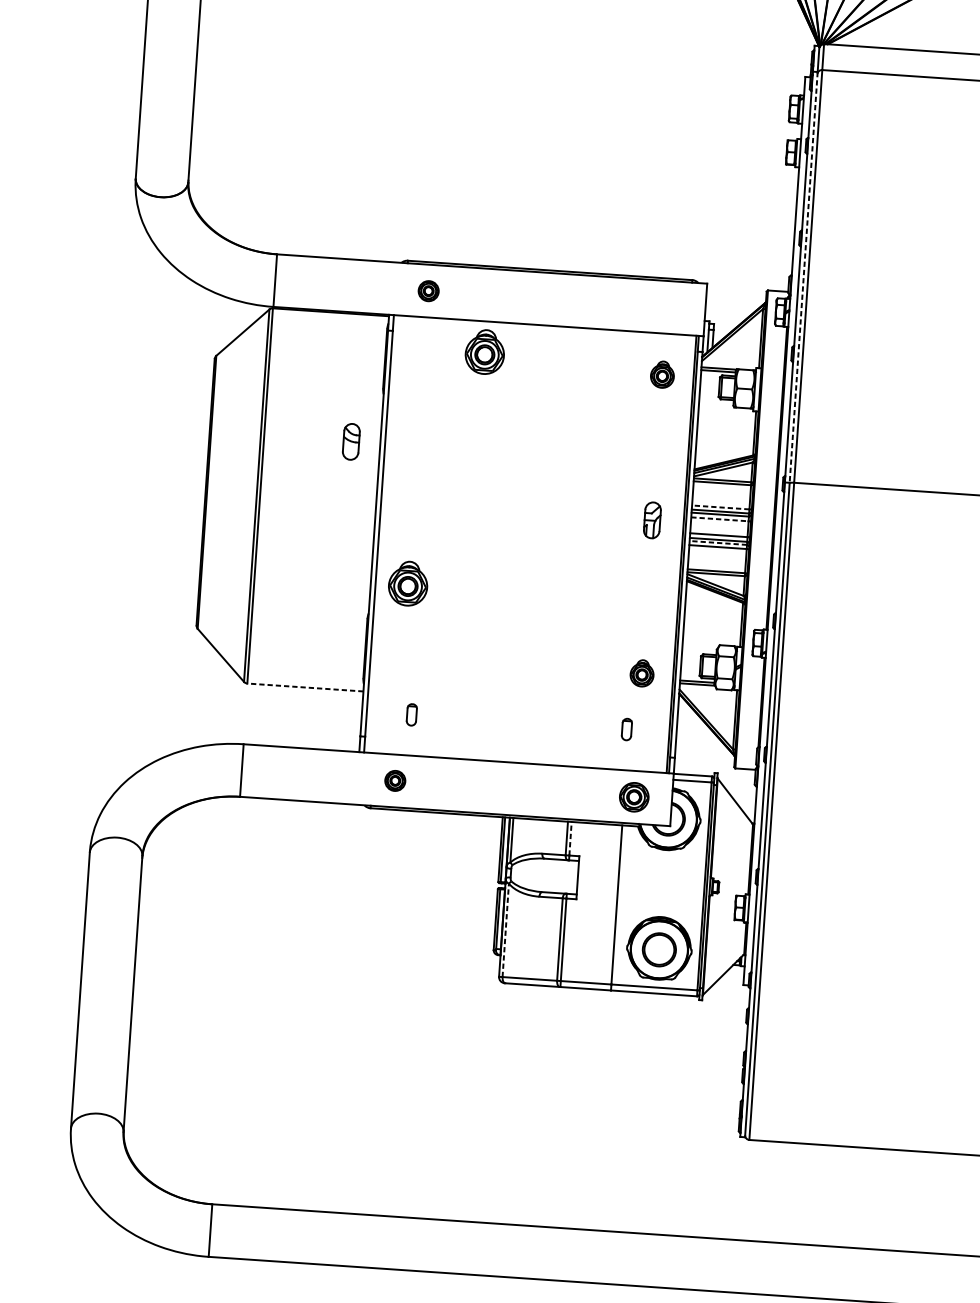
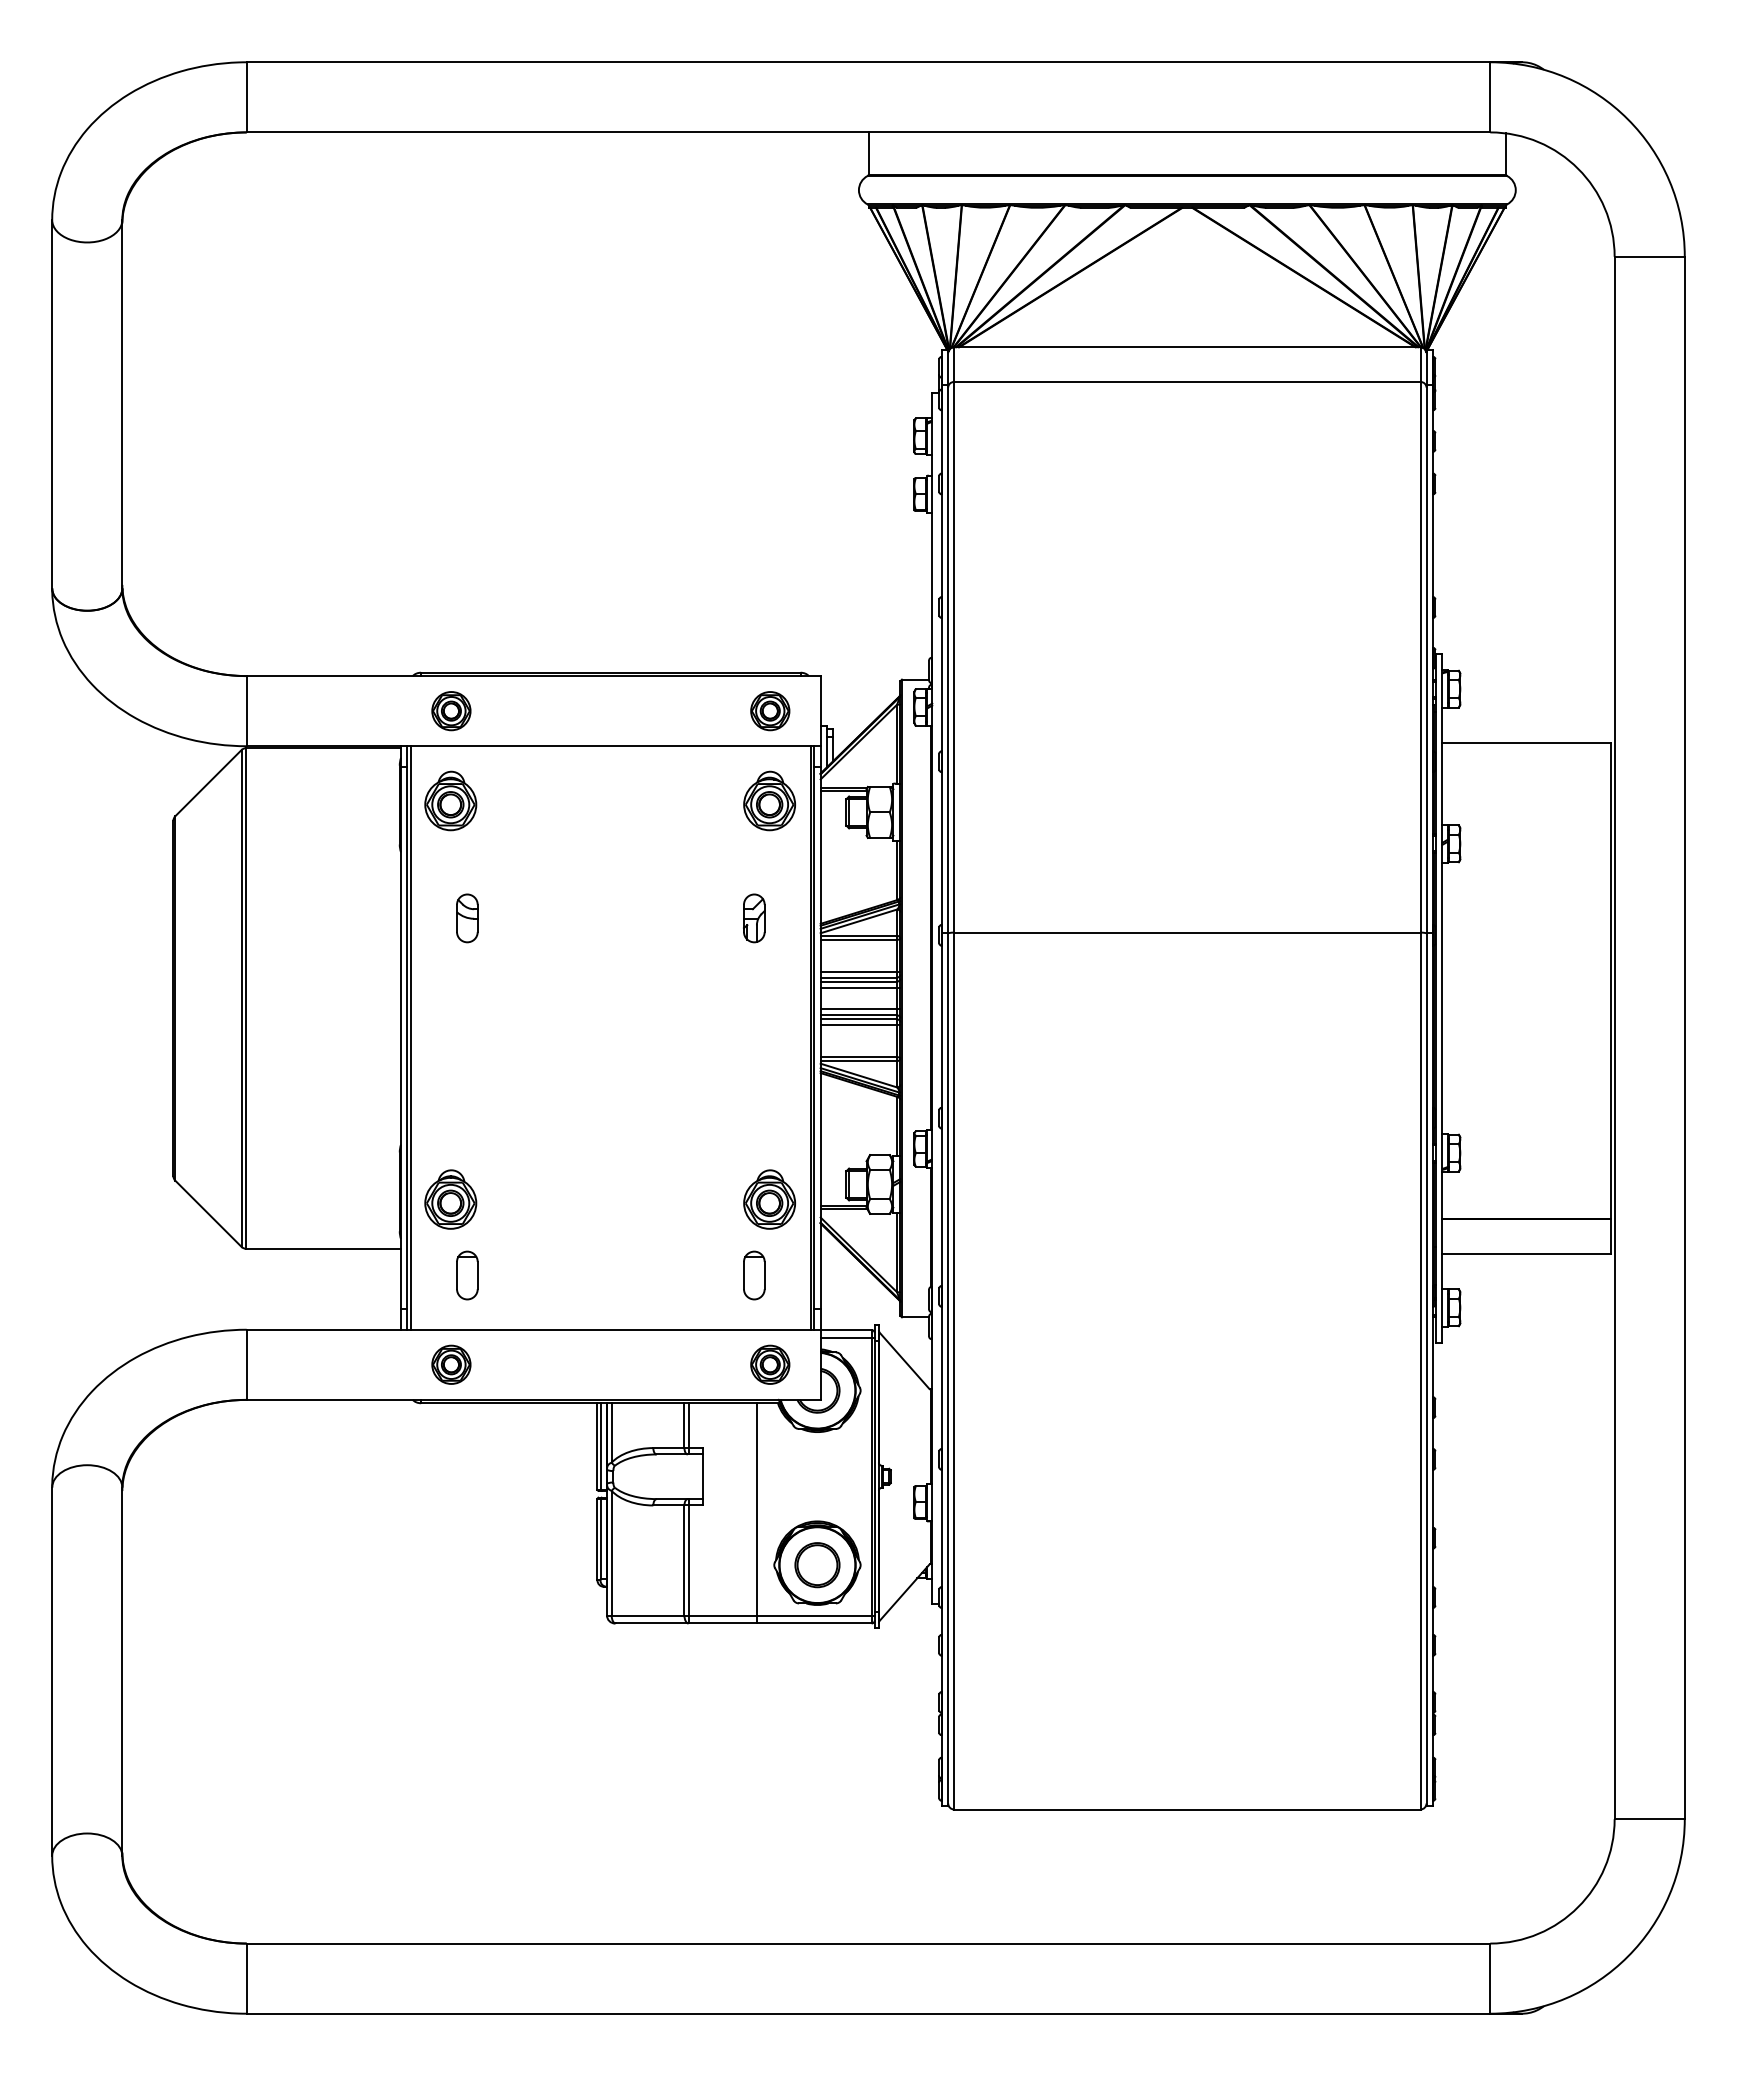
line: (803, 277) -> (948, 659), dashed -> solid
part: (428, 291) -> (451, 711), size x1.43
part: (667, 307) -> (770, 711), added
part: (484, 351) -> (450, 800), moved
part: (662, 374) -> (769, 800), size x1.67
part: (351, 441) -> (467, 918), moved
line: (720, 507) -> (858, 972), dashed -> solid
line: (720, 519) -> (859, 987), dashed -> solid
part: (652, 520) -> (754, 918), moved
line: (381, 533) -> (410, 1037), added
line: (718, 542) -> (858, 1019), dashed -> solid
part: (408, 583) -> (450, 1199), moved
part: (642, 673) -> (769, 1199), size x1.67
line: (305, 687) -> (323, 1248), dashed -> solid
part: (411, 714) -> (467, 1275), size x1.67
part: (627, 729) -> (754, 1275), size x1.67
part: (395, 780) -> (451, 1364), size x1.43
line: (570, 838) -> (689, 1425), dashed -> solid
line: (505, 929) -> (611, 1552), dashed -> solid

